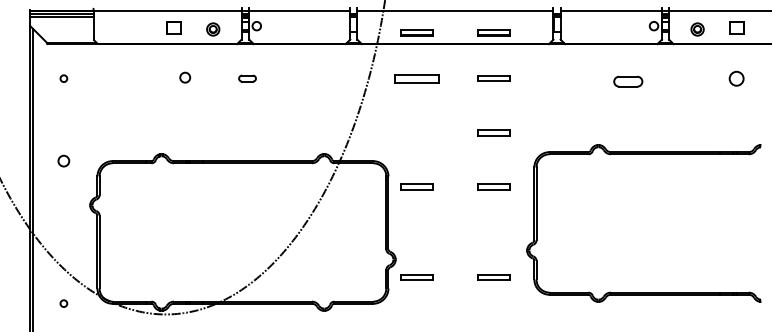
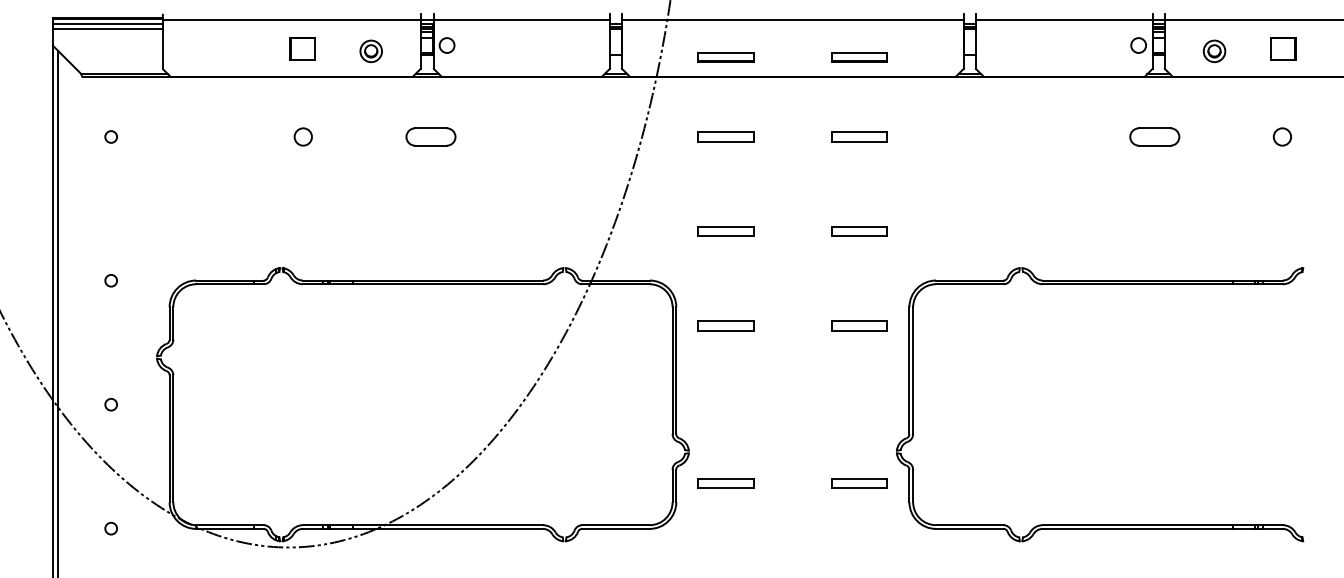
circle: (185, 77) -> (303, 136), moved
part: (247, 78) -> (430, 136), size x1.67
part: (416, 78) -> (725, 136), size x0.71
circle: (736, 78) -> (1282, 136), size x0.71
part: (628, 81) -> (1155, 136), moved
part: (416, 132) -> (725, 230), added
part: (643, 154) -> (1099, 284), moved
circle: (63, 161) -> (110, 281), size x0.62
circle: (63, 232) -> (110, 404), added

